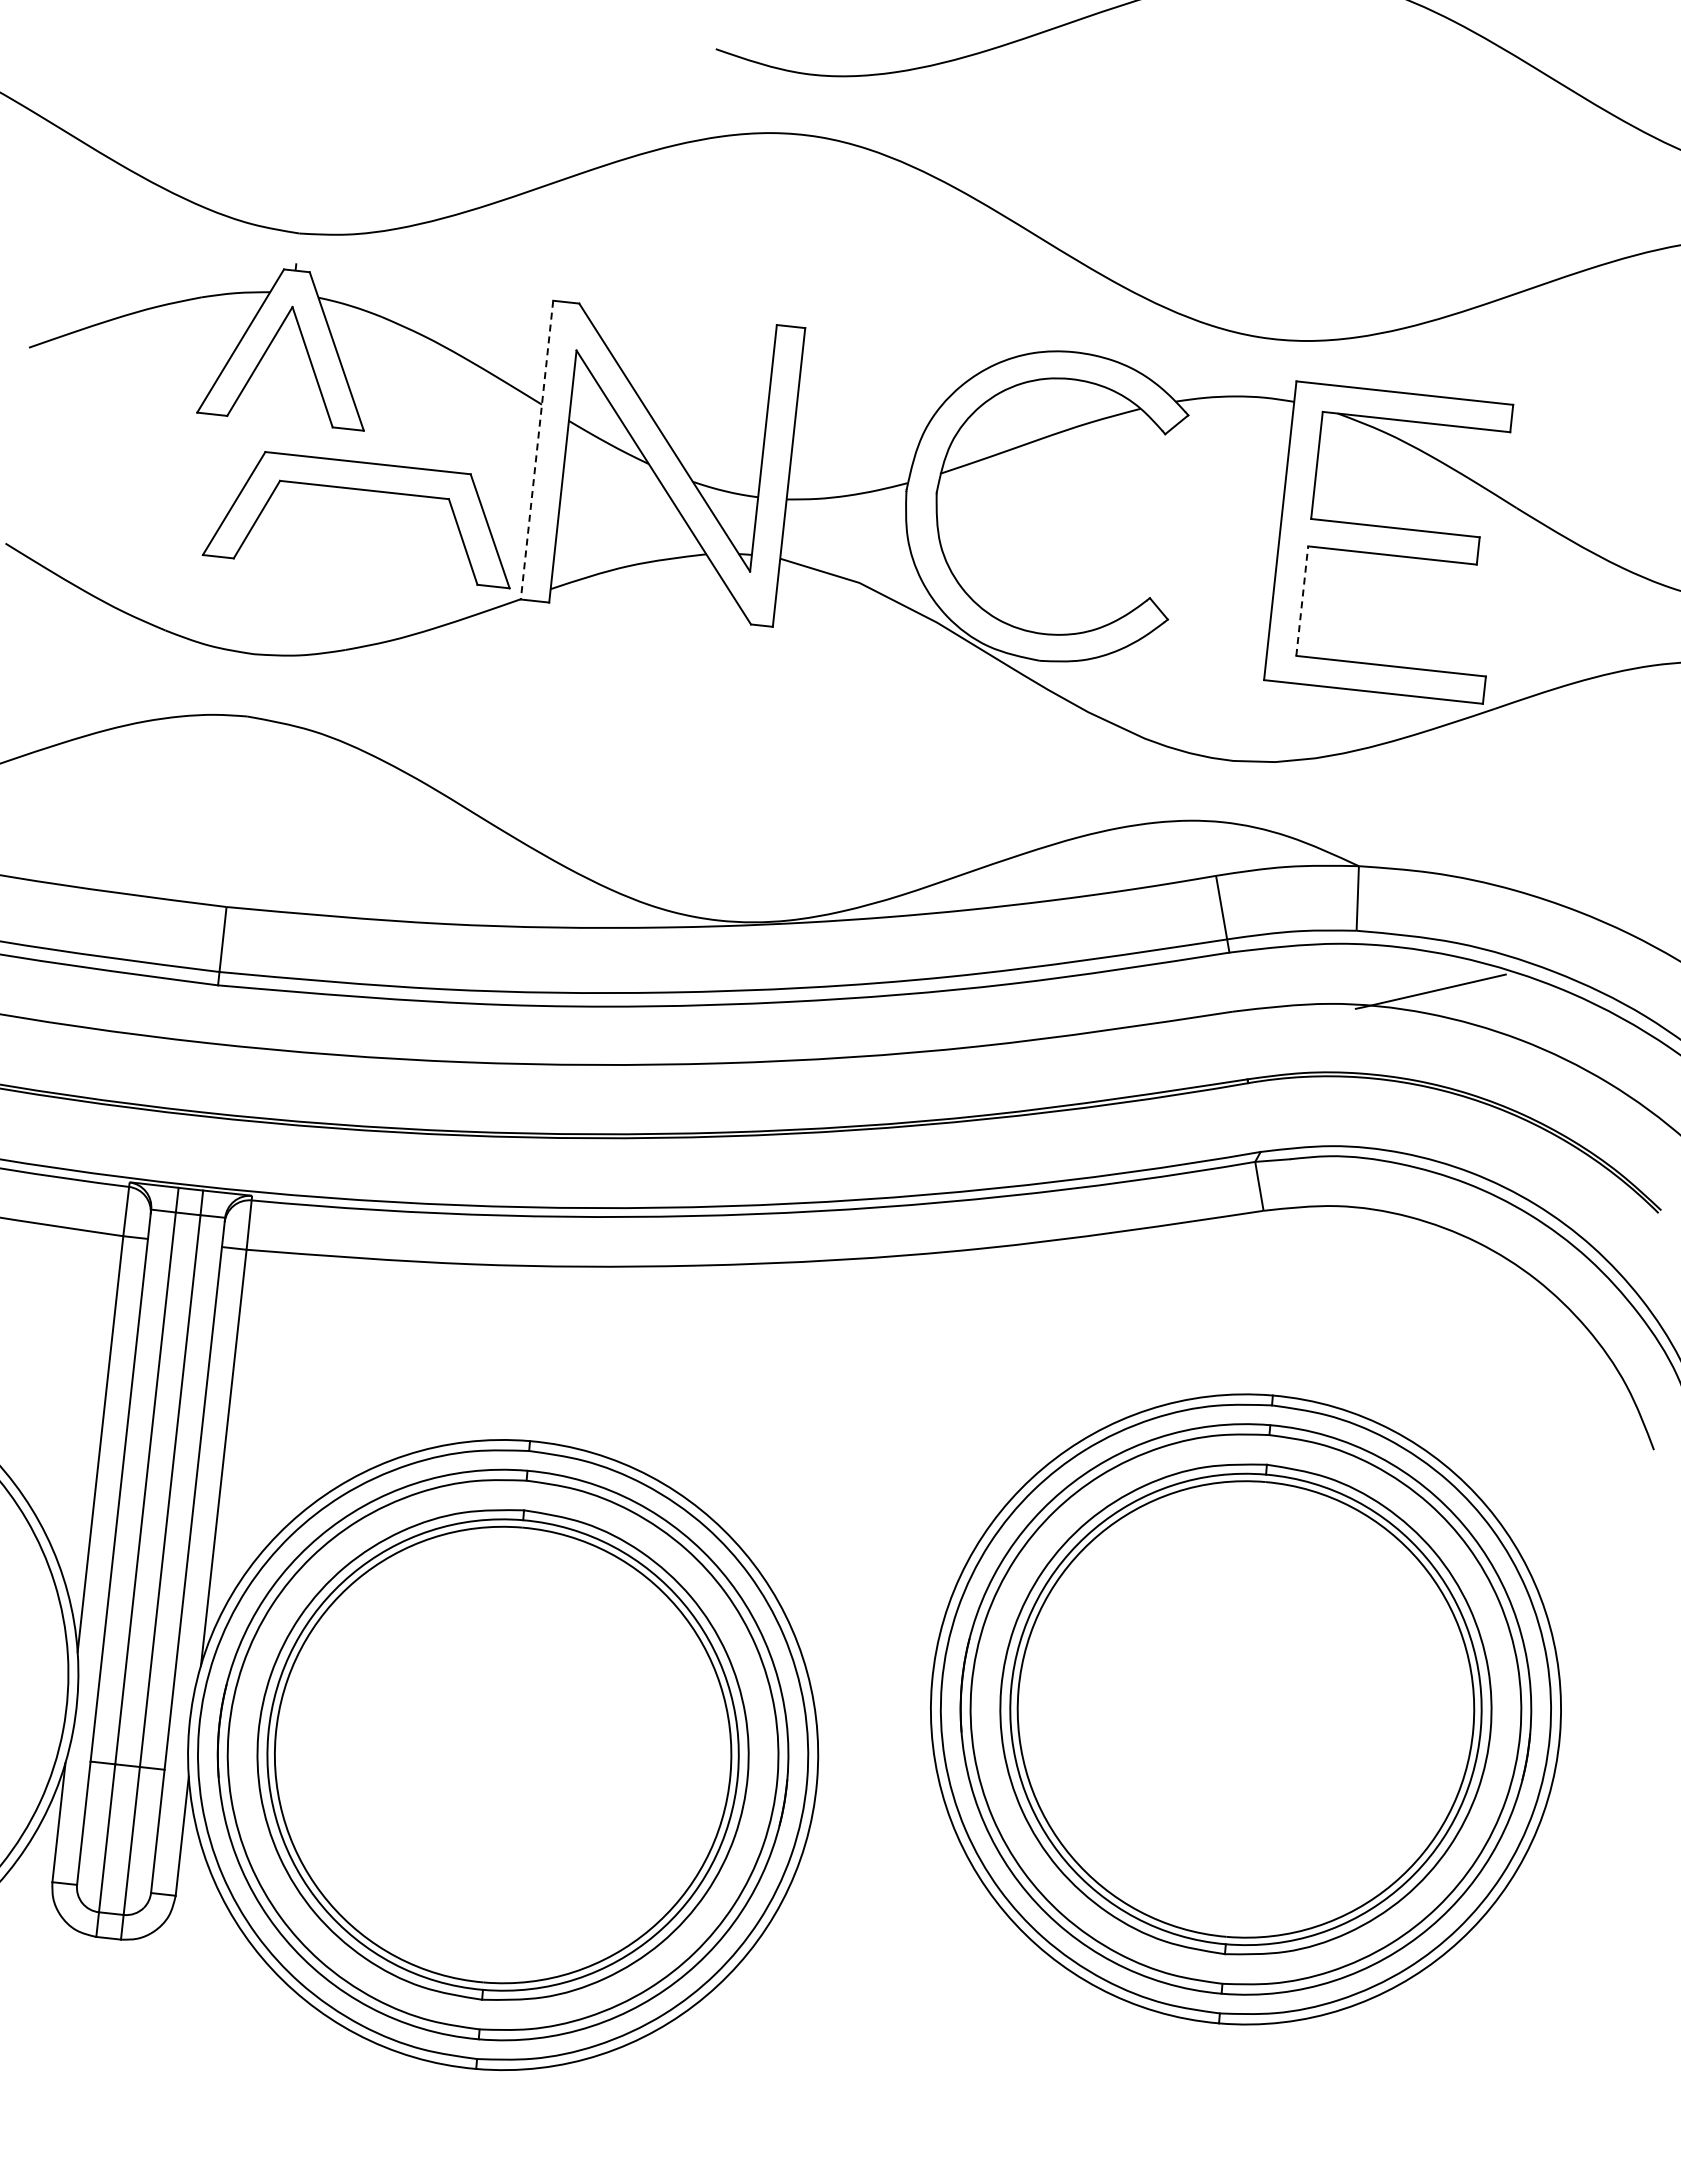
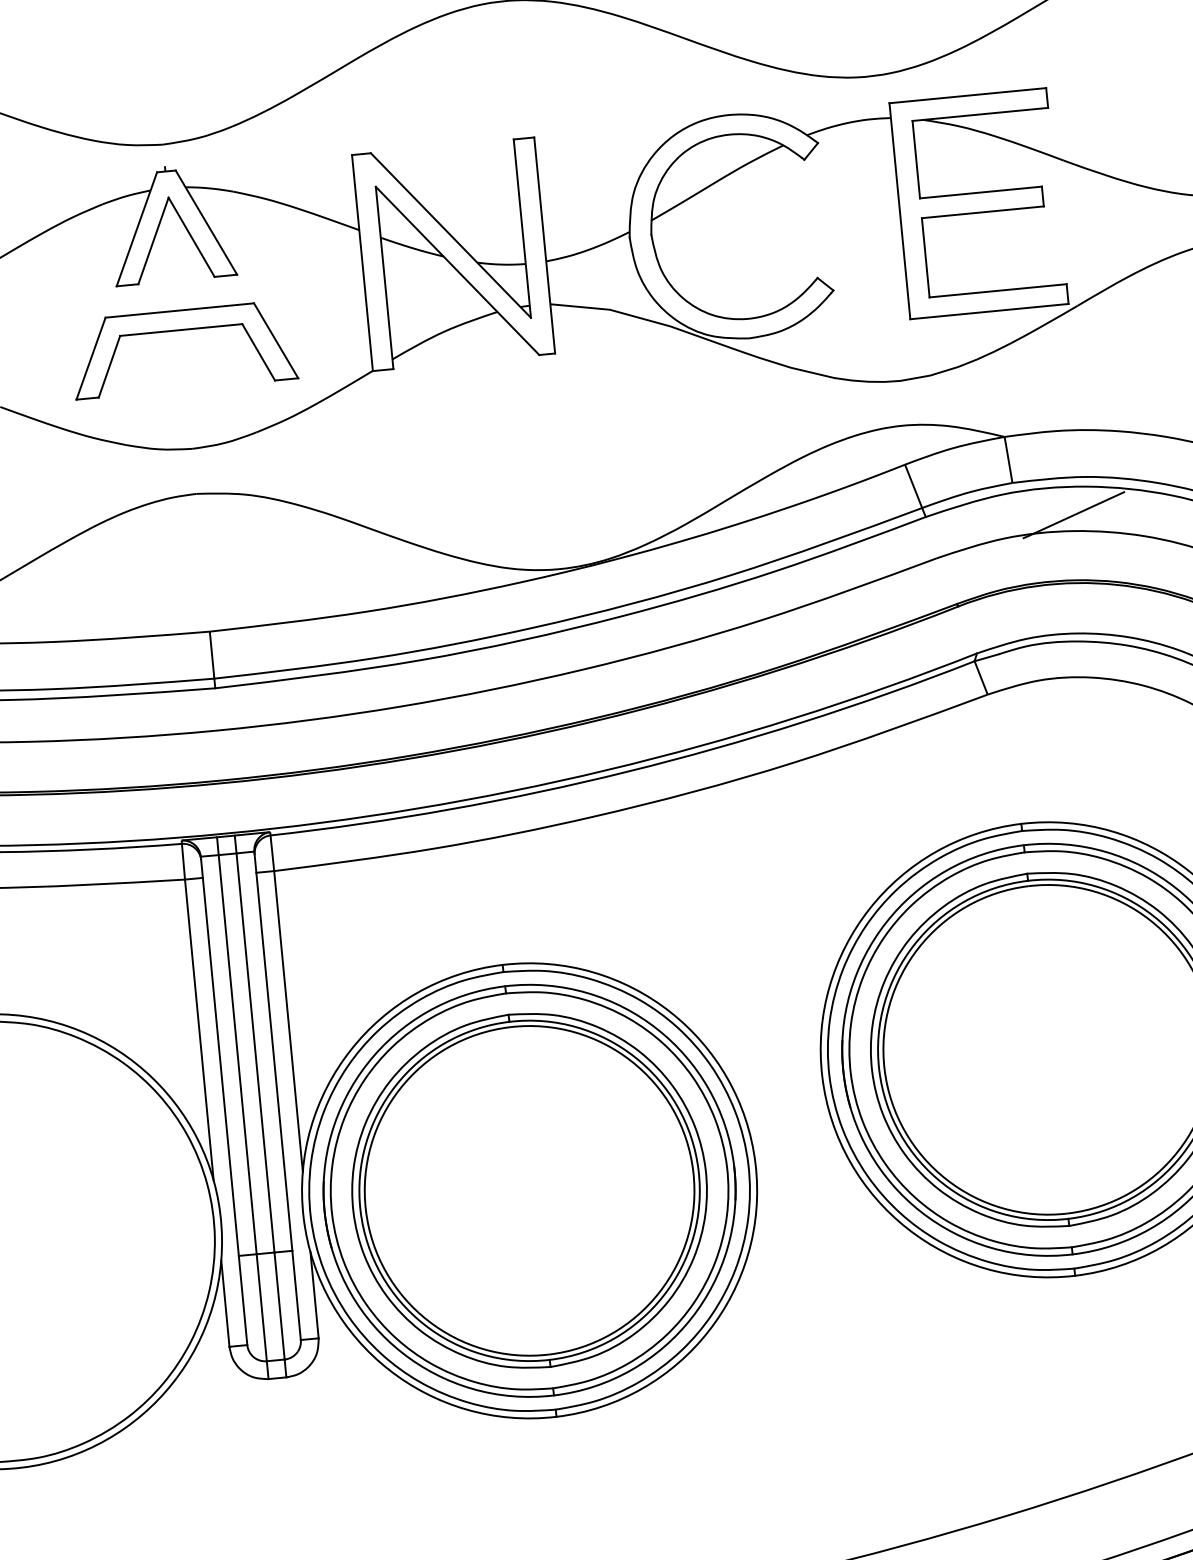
line: (536, 450) -> (362, 263), dashed -> solid
part: (357, 490) -> (176, 331), moved
line: (1302, 600) -> (925, 257), dashed -> solid

